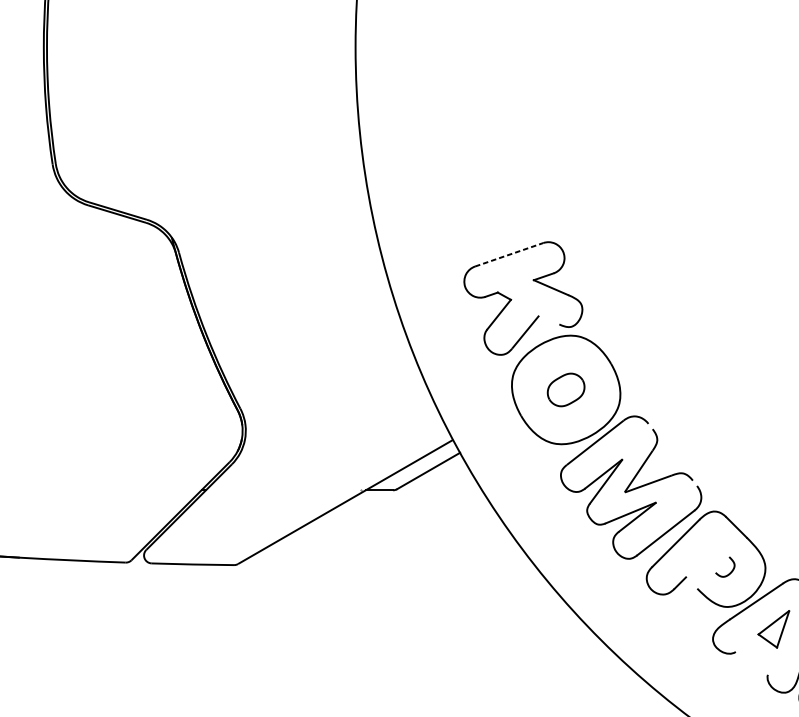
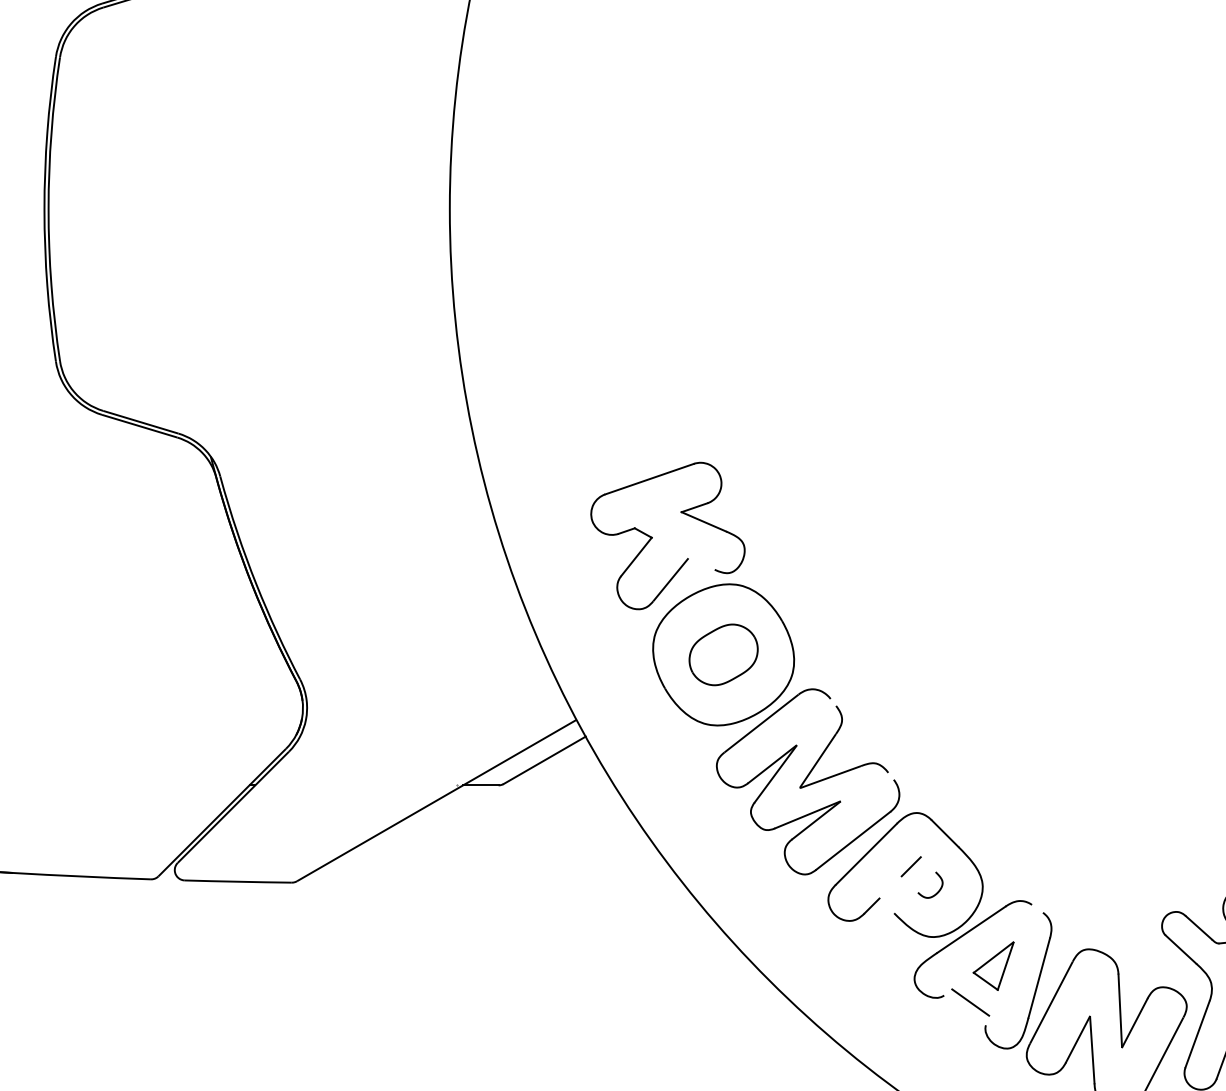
line: (509, 255) -> (649, 479), dashed -> solid
part: (566, 389) -> (723, 654), size x1.43
line: (709, 552) -> (910, 866), added
line: (756, 657) -> (970, 1002), added

